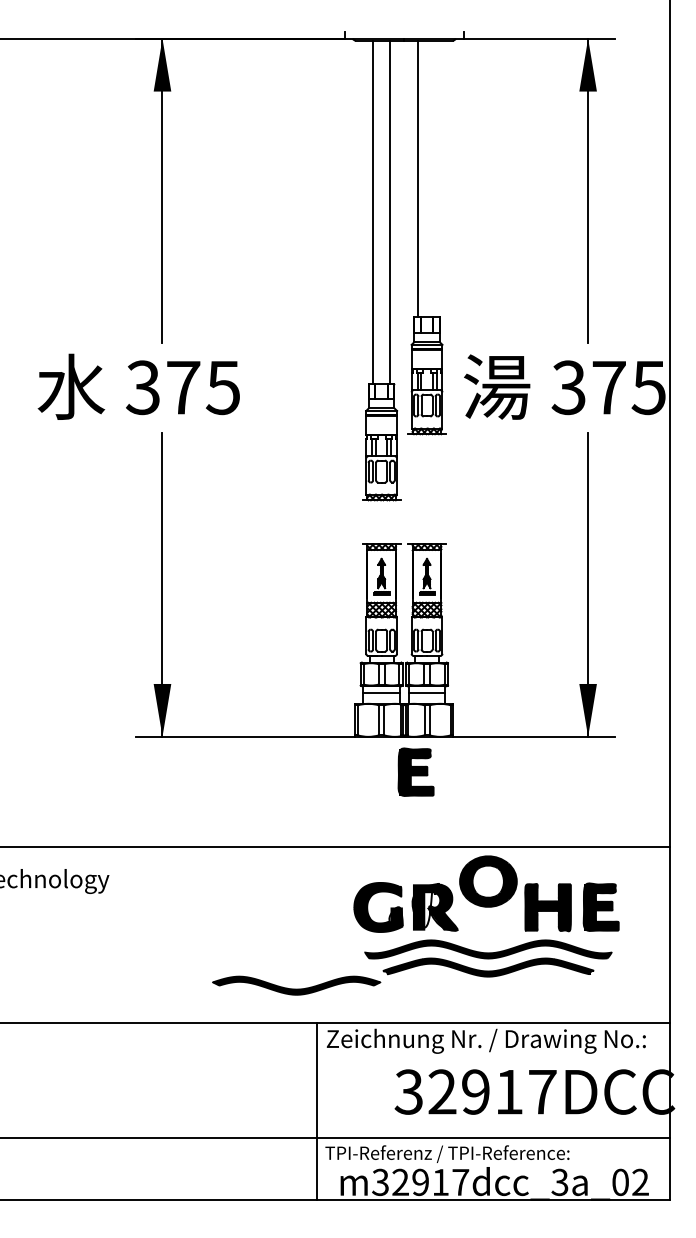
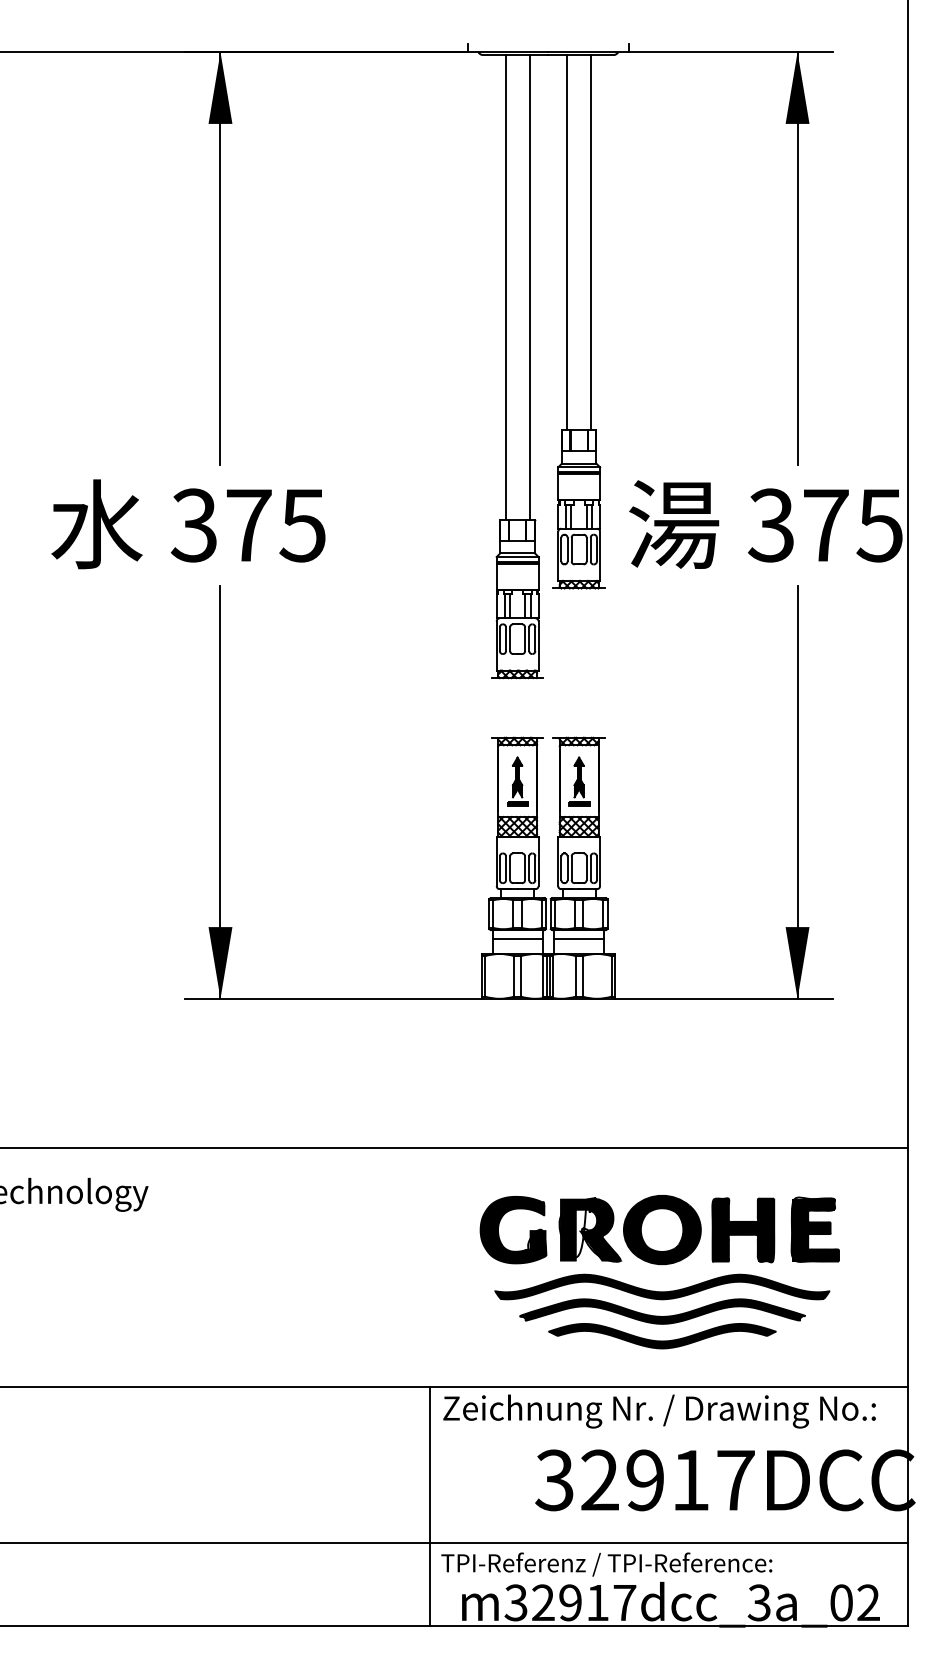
line: (436, 179) -> (591, 242), added
part: (415, 772) -> (563, 1046), removed
part: (488, 881) -> (662, 1230), moved
part: (296, 985) -> (662, 1336), moved

